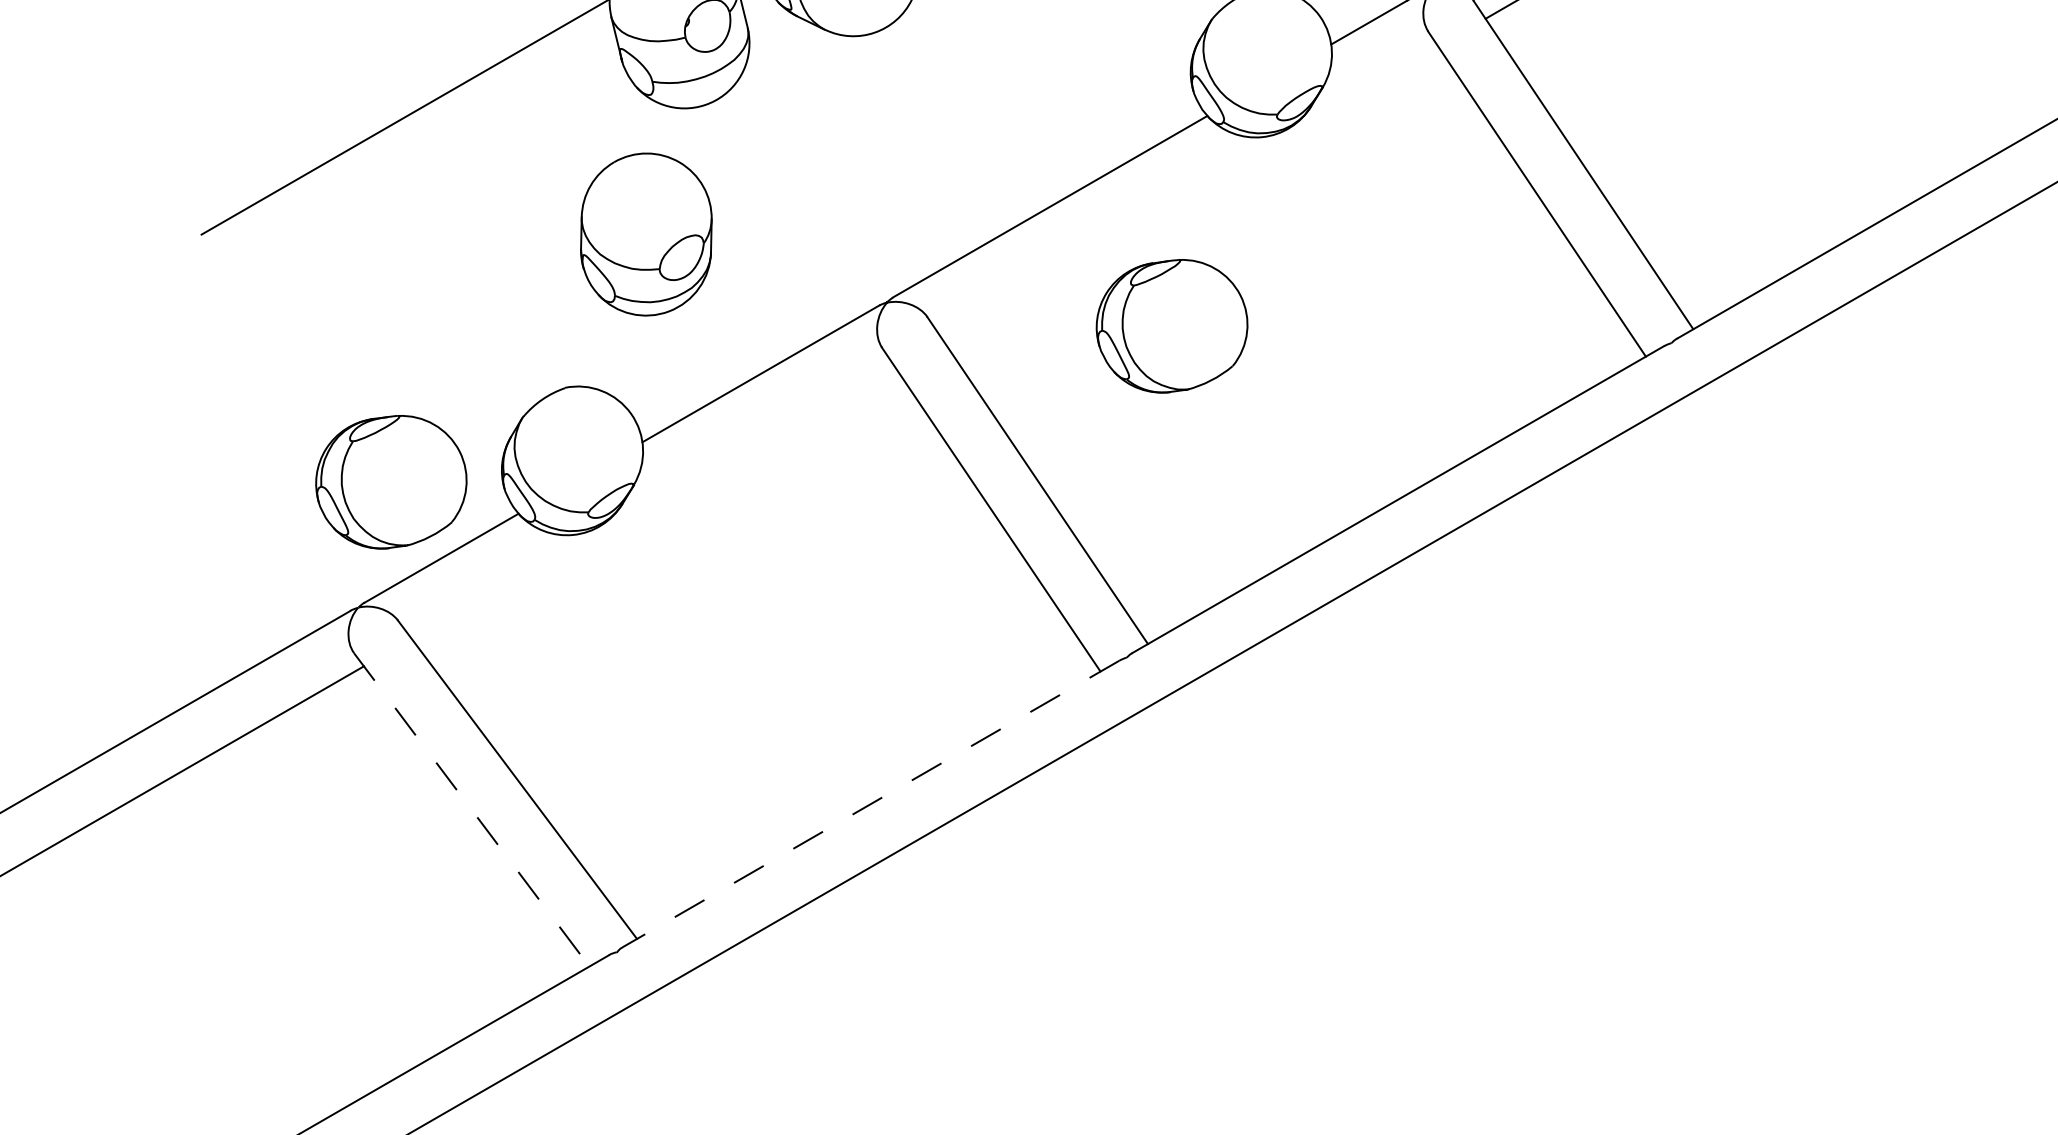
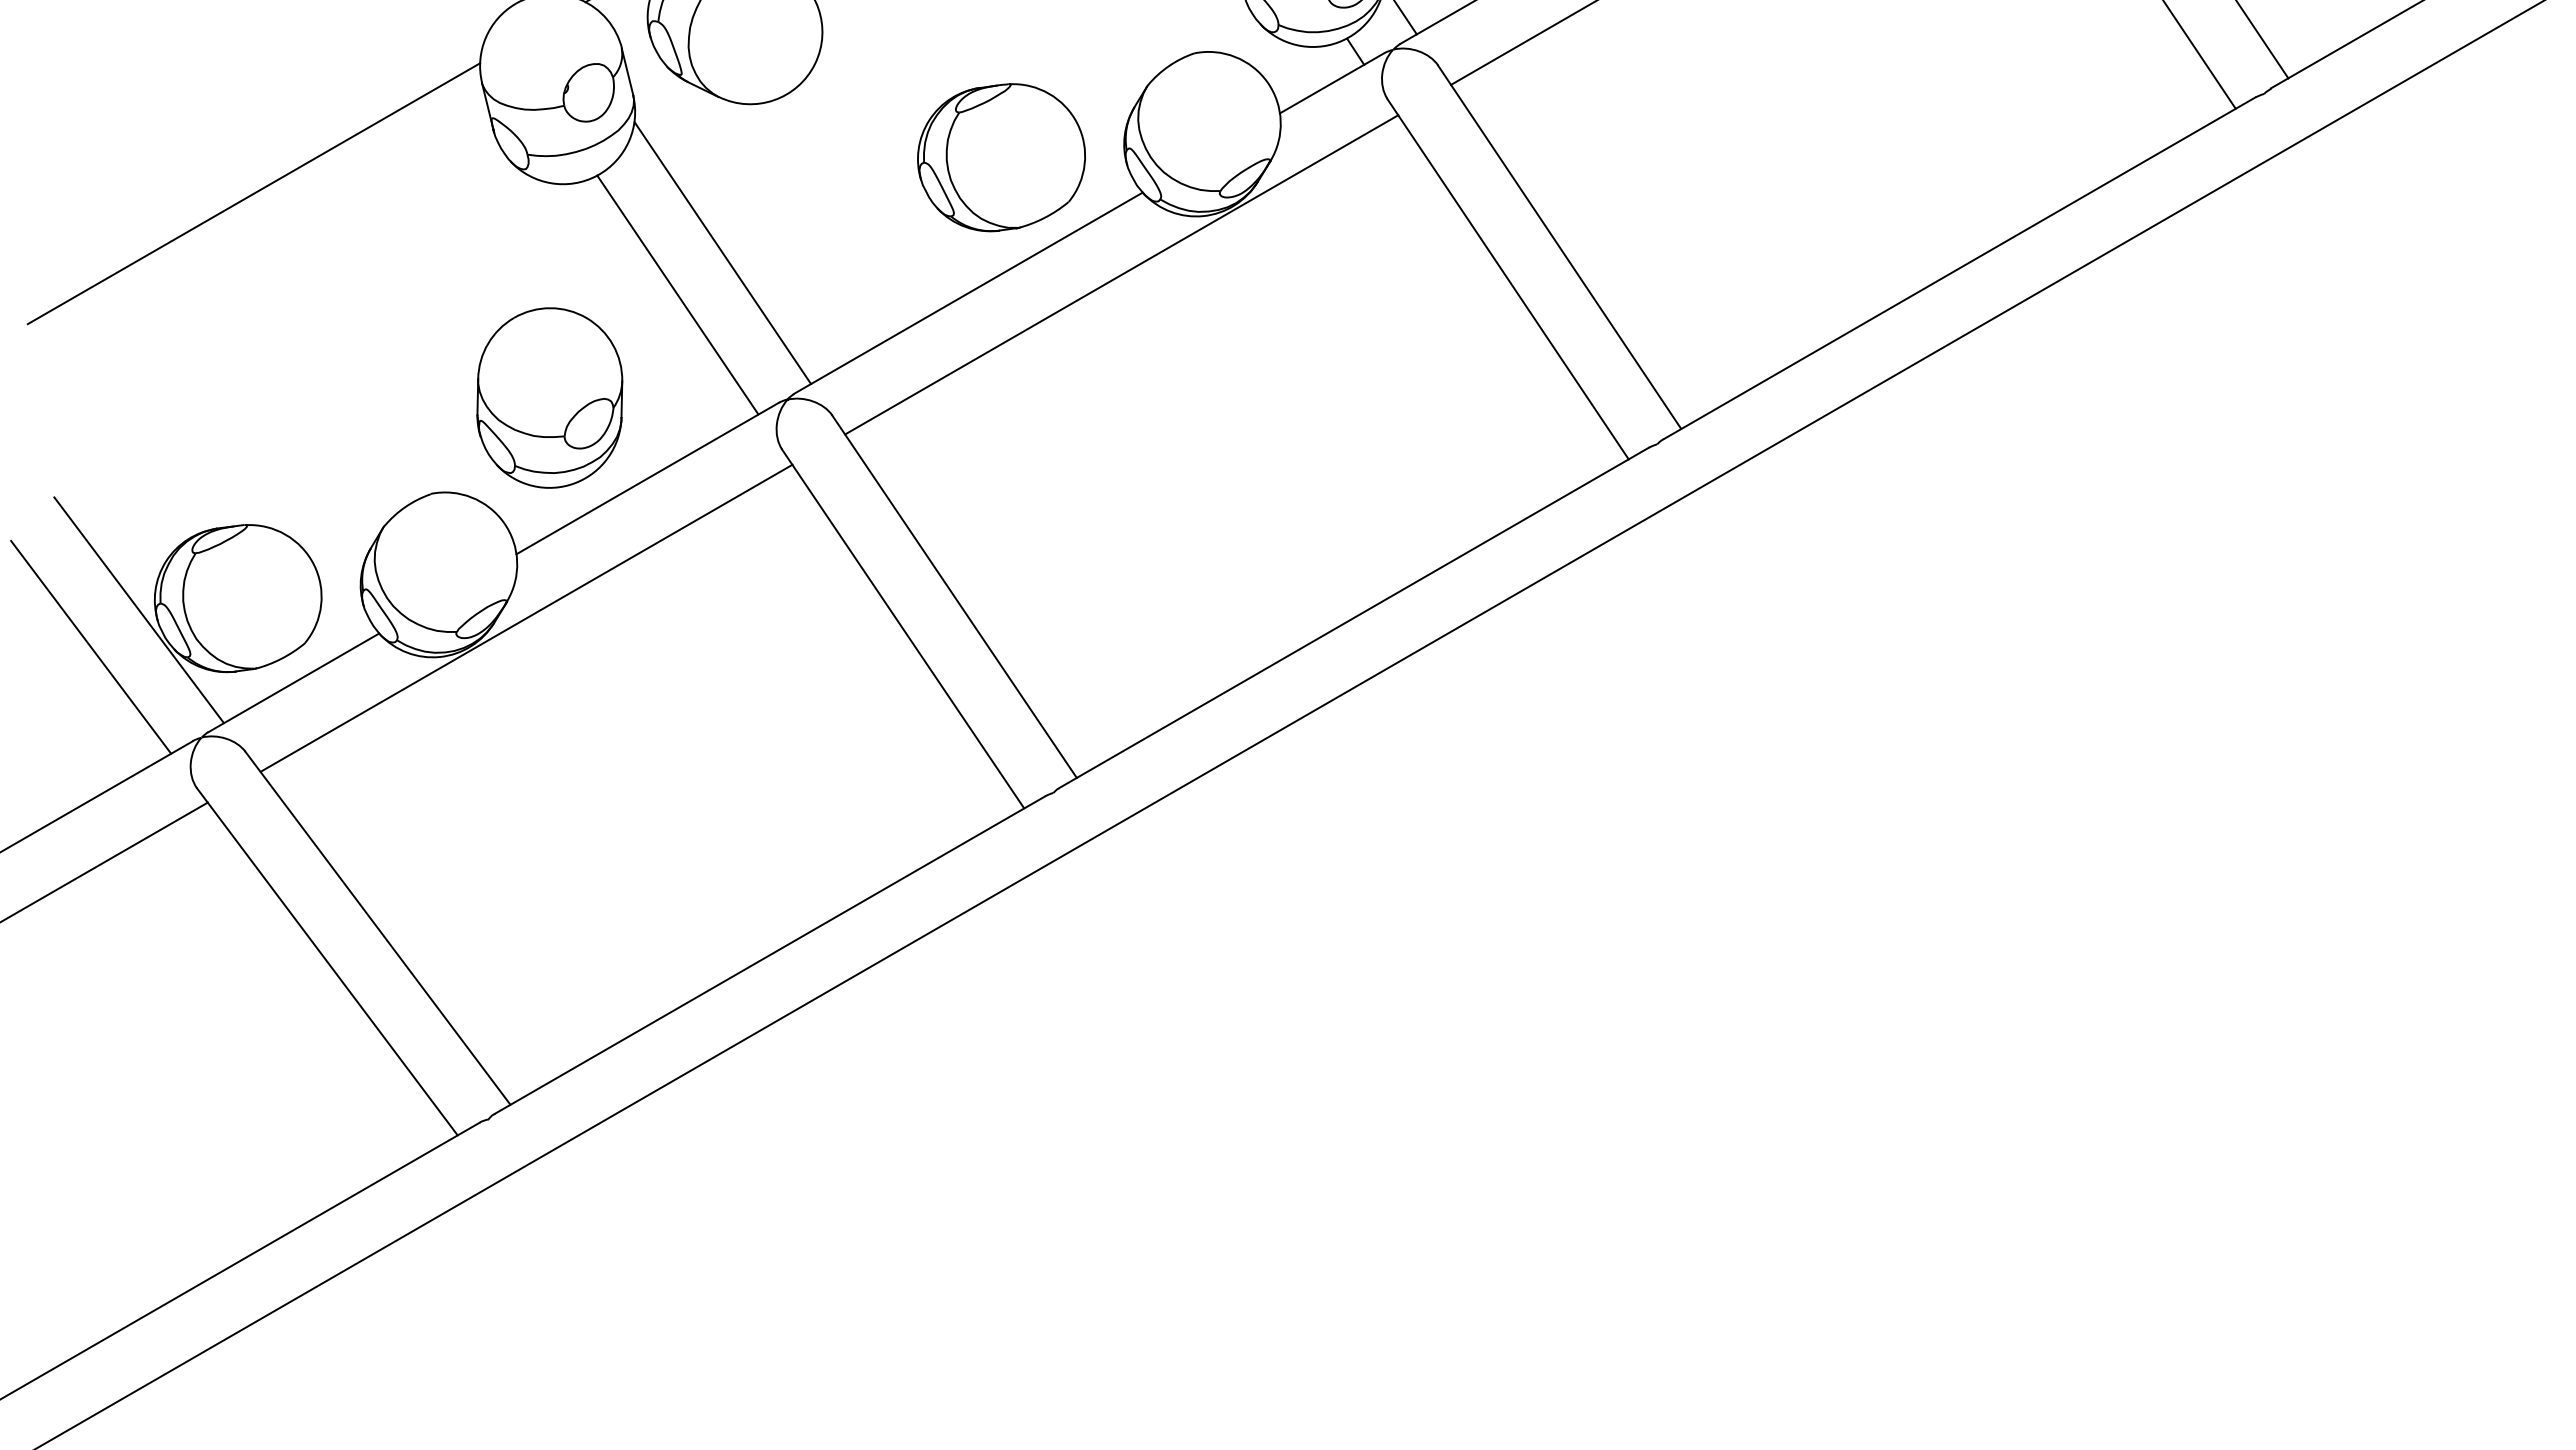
line: (828, 170) -> (722, 253), added
line: (1188, 189) -> (1121, 274), added
line: (787, 207) -> (677, 294), added
part: (646, 234) -> (549, 397), moved
part: (1172, 326) -> (1001, 157), moved
line: (301, 492) -> (138, 609), added
line: (651, 499) -> (526, 617), added
line: (259, 525) -> (91, 646), added
line: (870, 804) -> (769, 955), dashed -> solid
line: (471, 810) -> (327, 962), dashed -> solid

